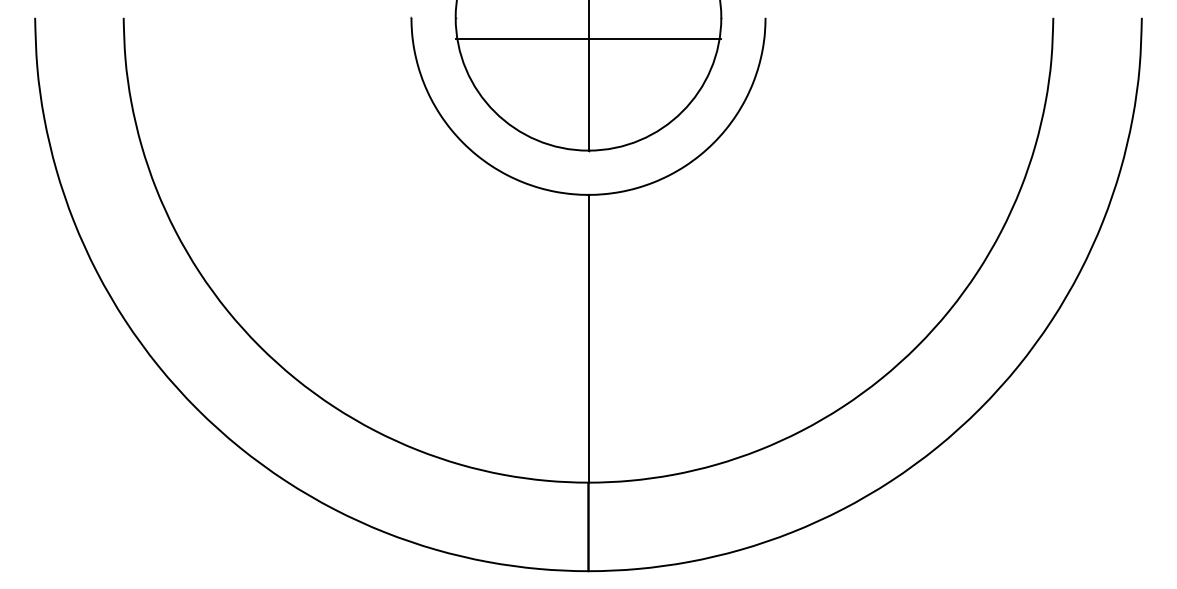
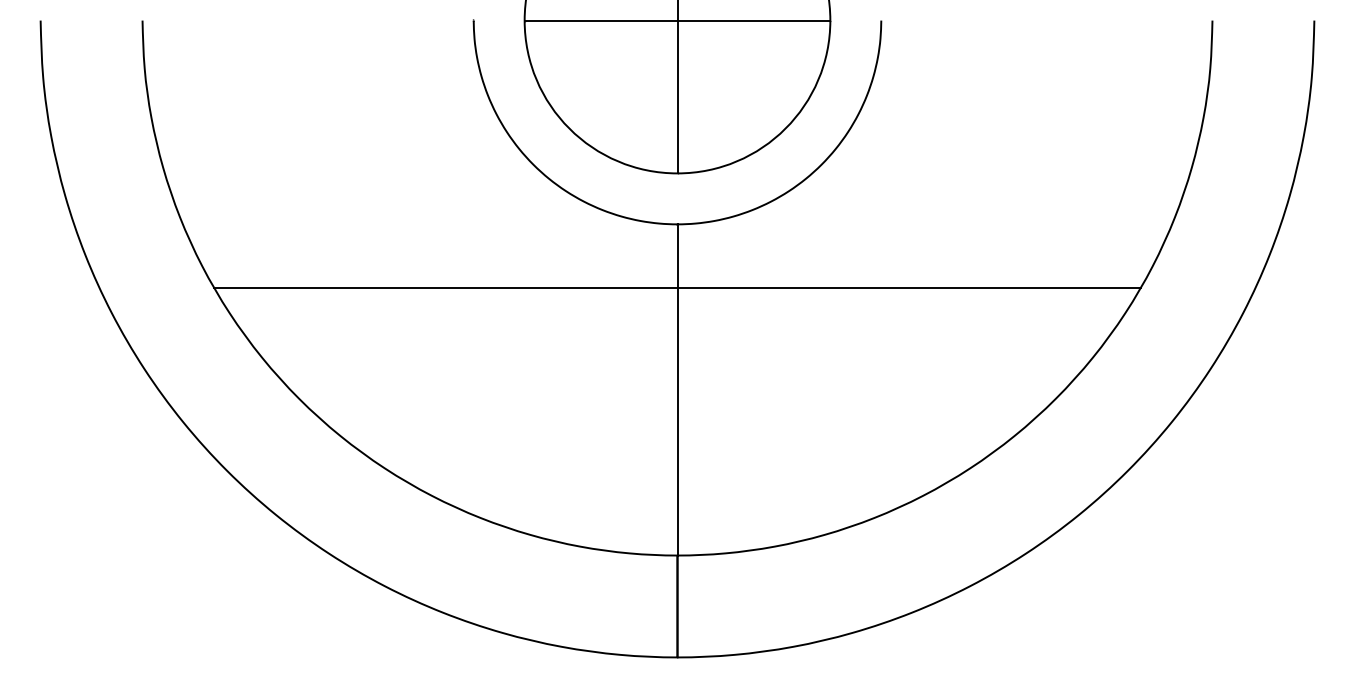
line: (588, 38) -> (677, 20), moved
line: (588, 250) -> (677, 288), added

